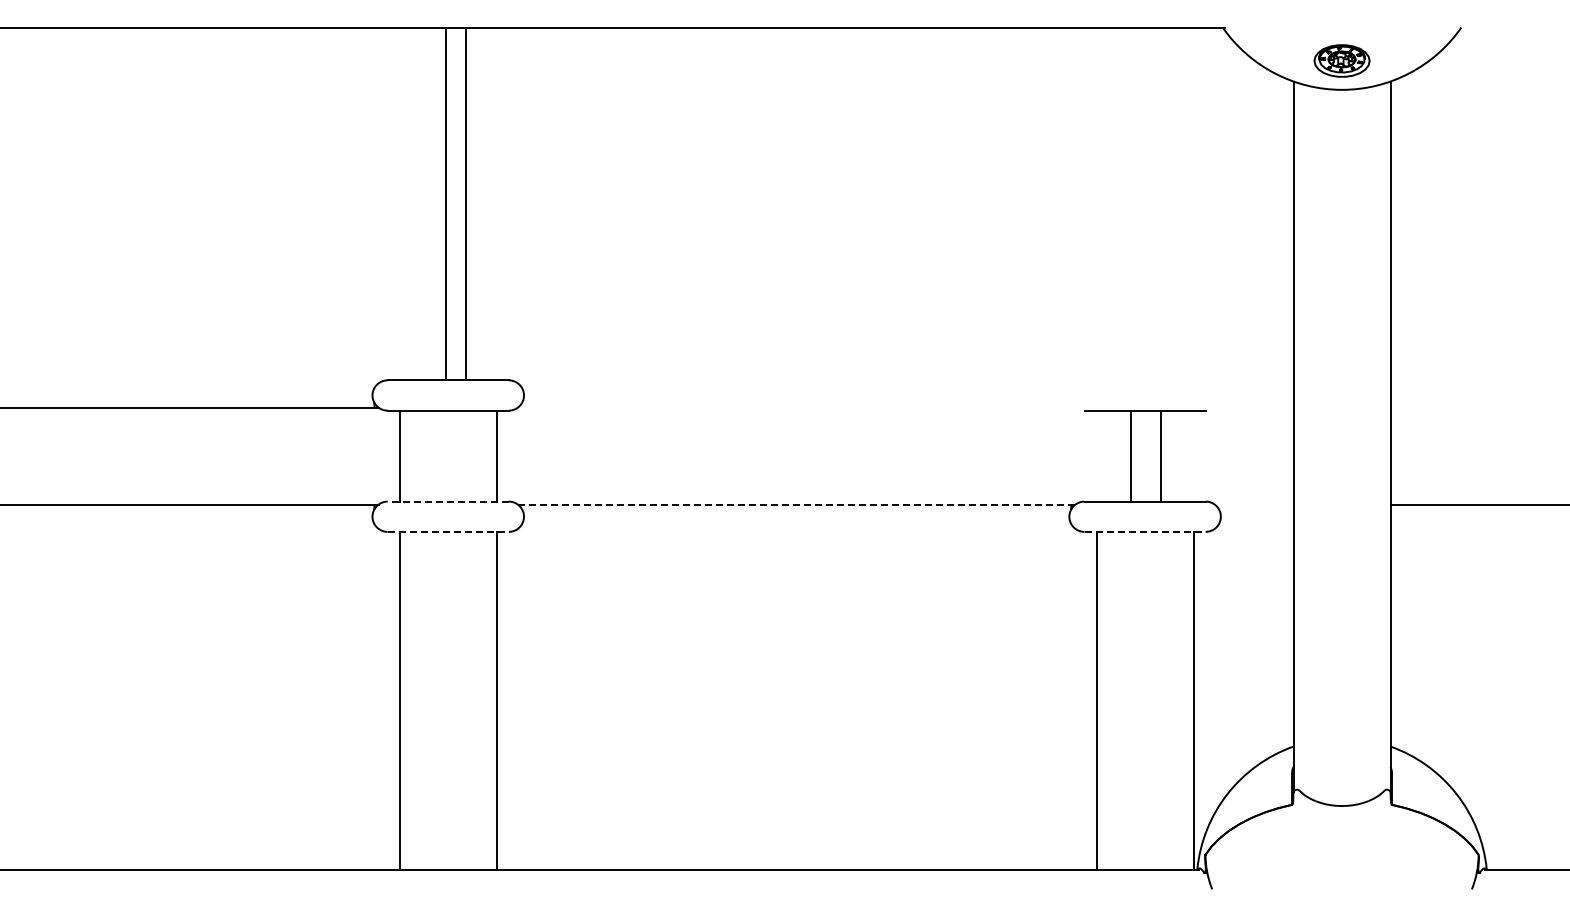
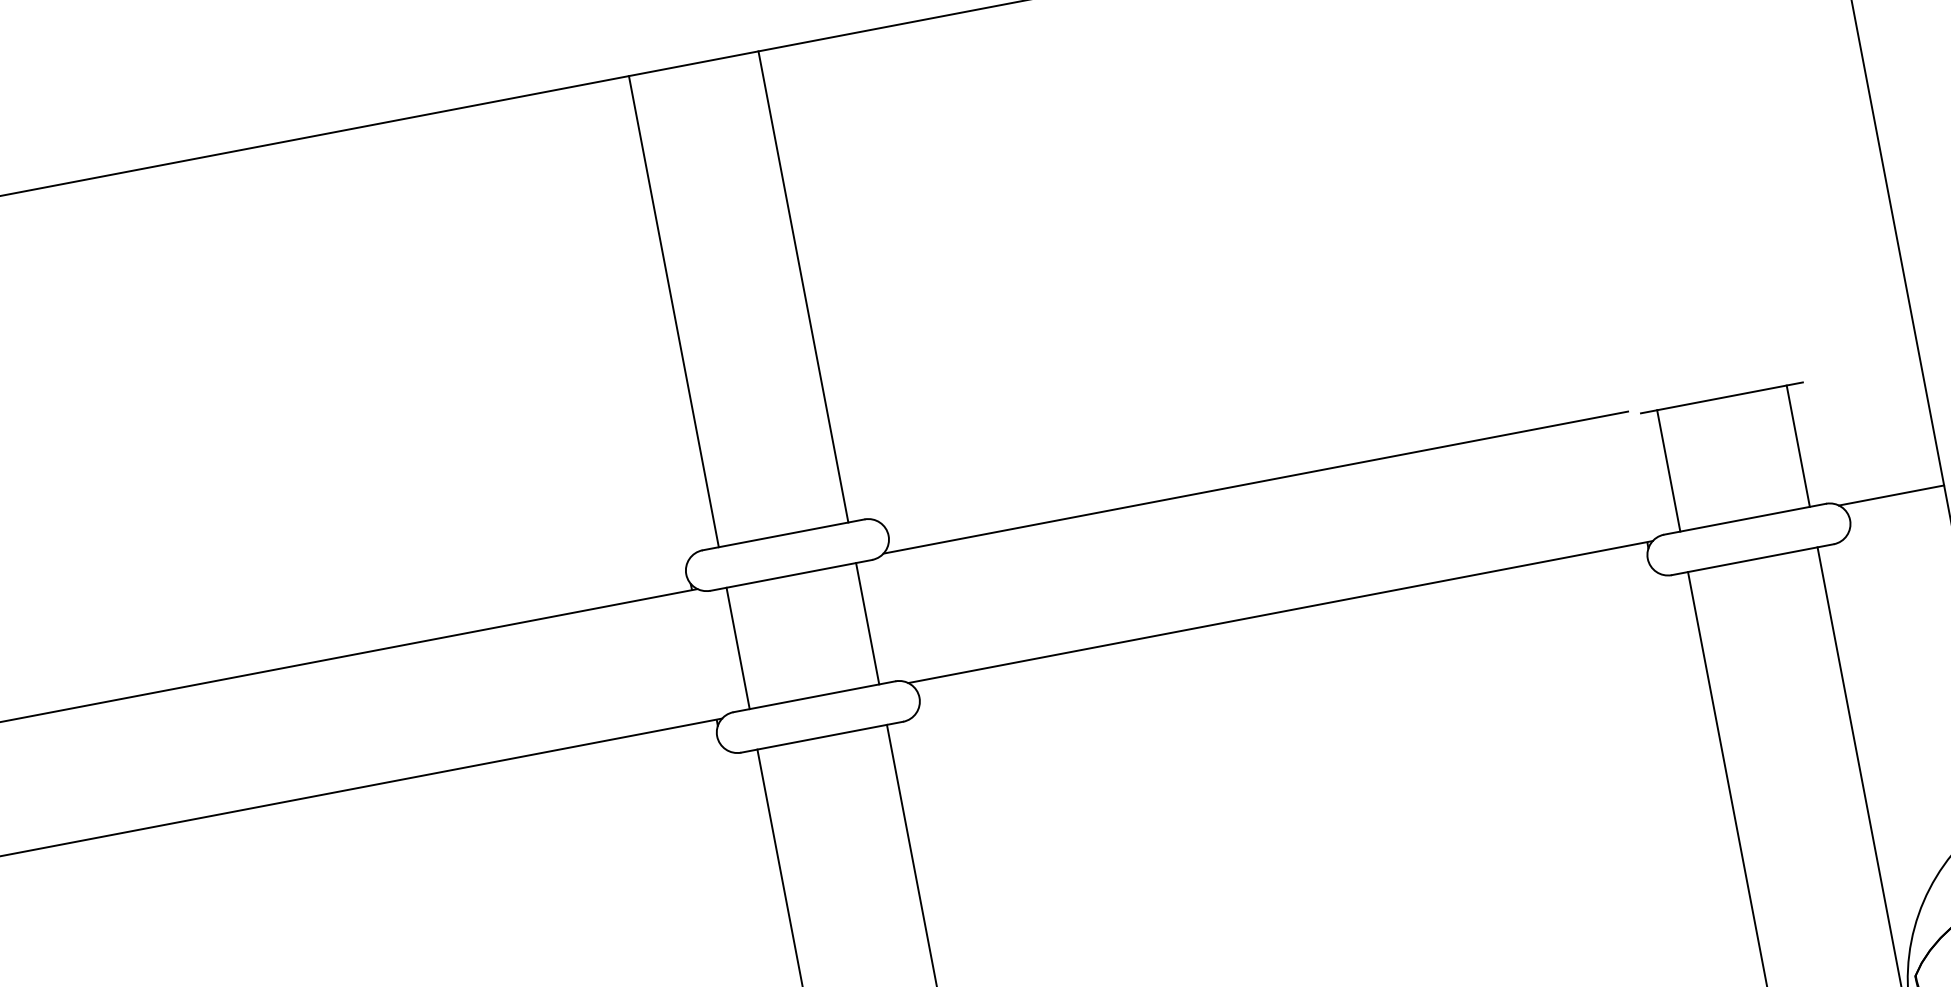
line: (445, 203) -> (673, 311), moved
line: (465, 203) -> (802, 286), moved
line: (796, 407) -> (1255, 482), added
line: (1130, 455) -> (1668, 470), moved
line: (1160, 455) -> (1797, 445), moved
line: (448, 501) -> (814, 696), dashed -> solid
line: (796, 504) -> (1280, 611), dashed -> solid
line: (1253, 504) -> (1890, 495), added
line: (448, 531) -> (822, 736), dashed -> solid
line: (1145, 531) -> (1753, 559), dashed -> solid

